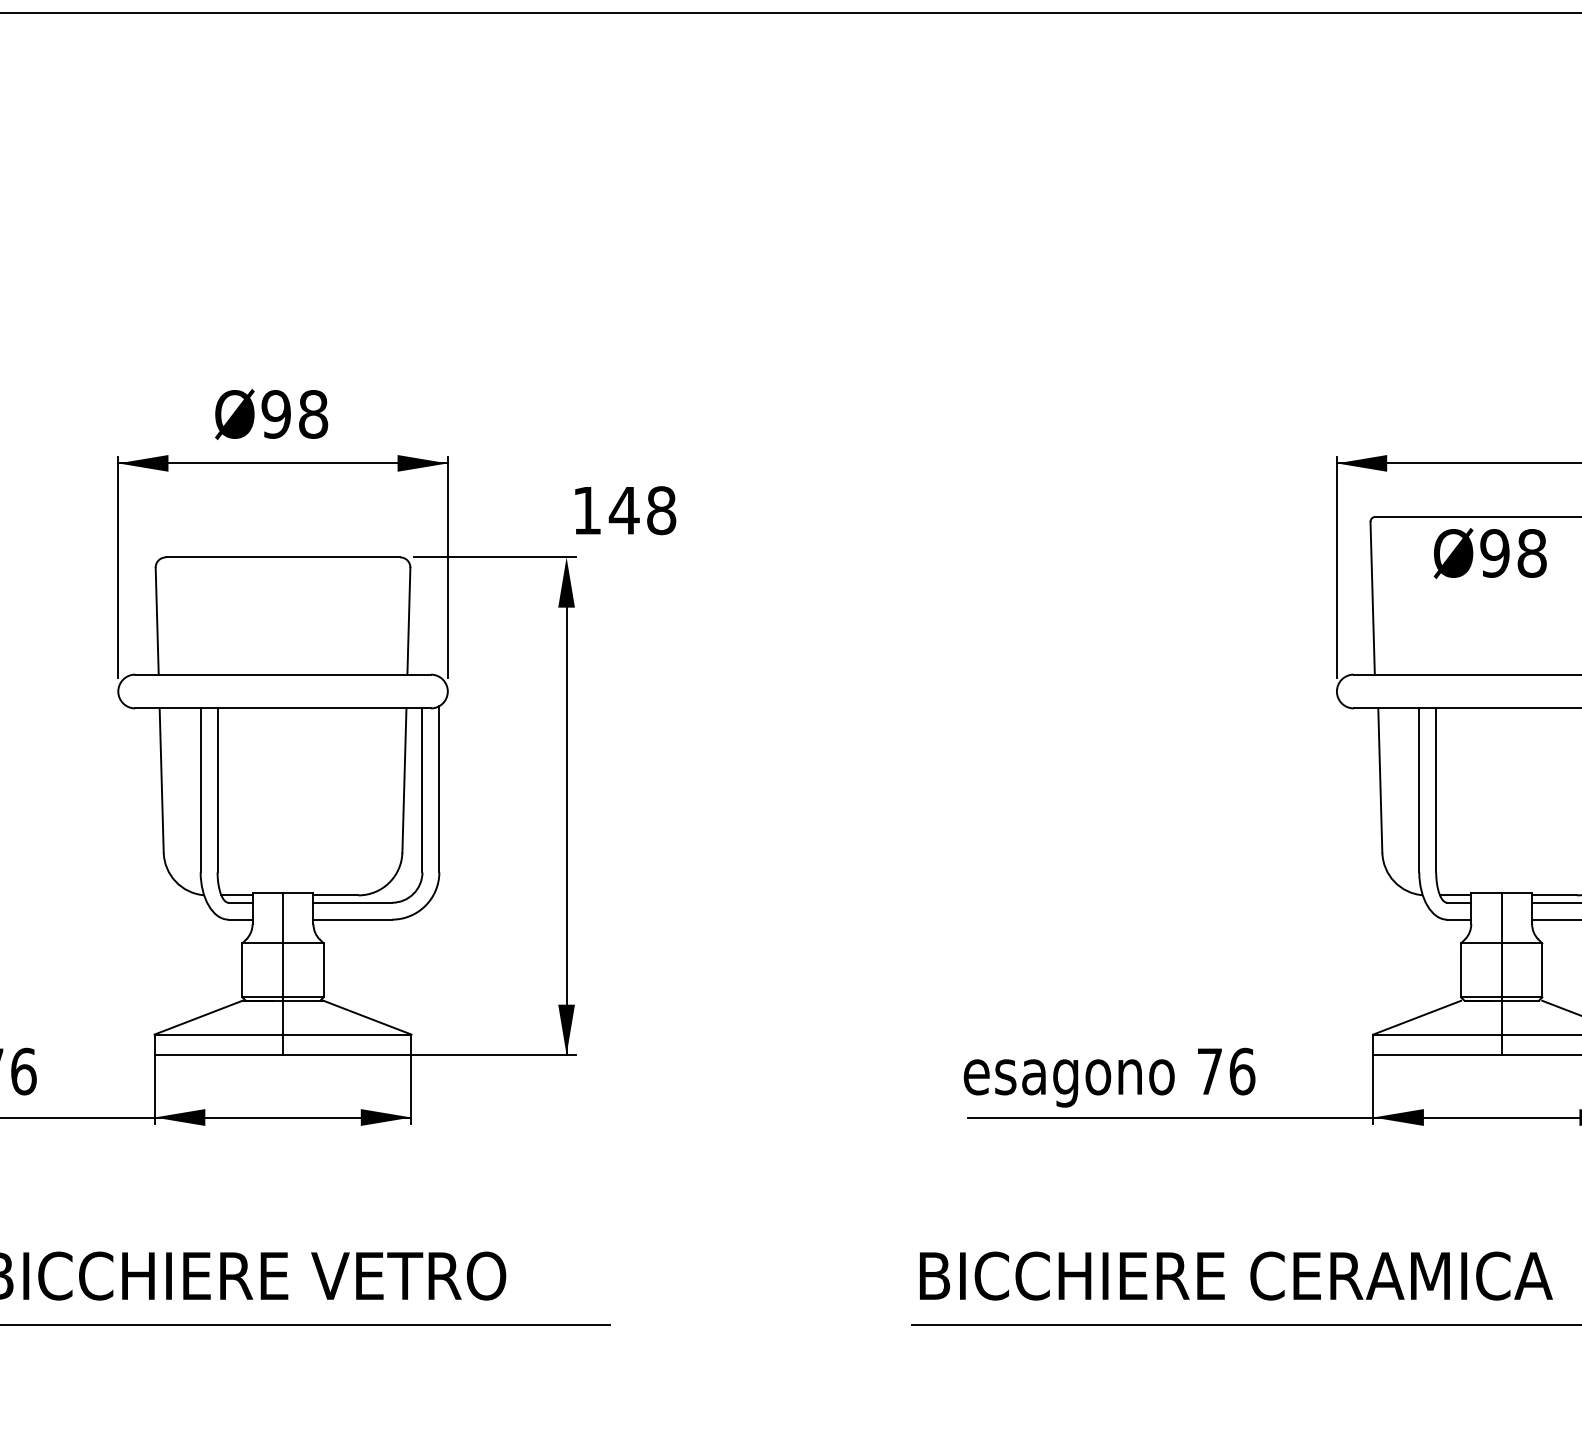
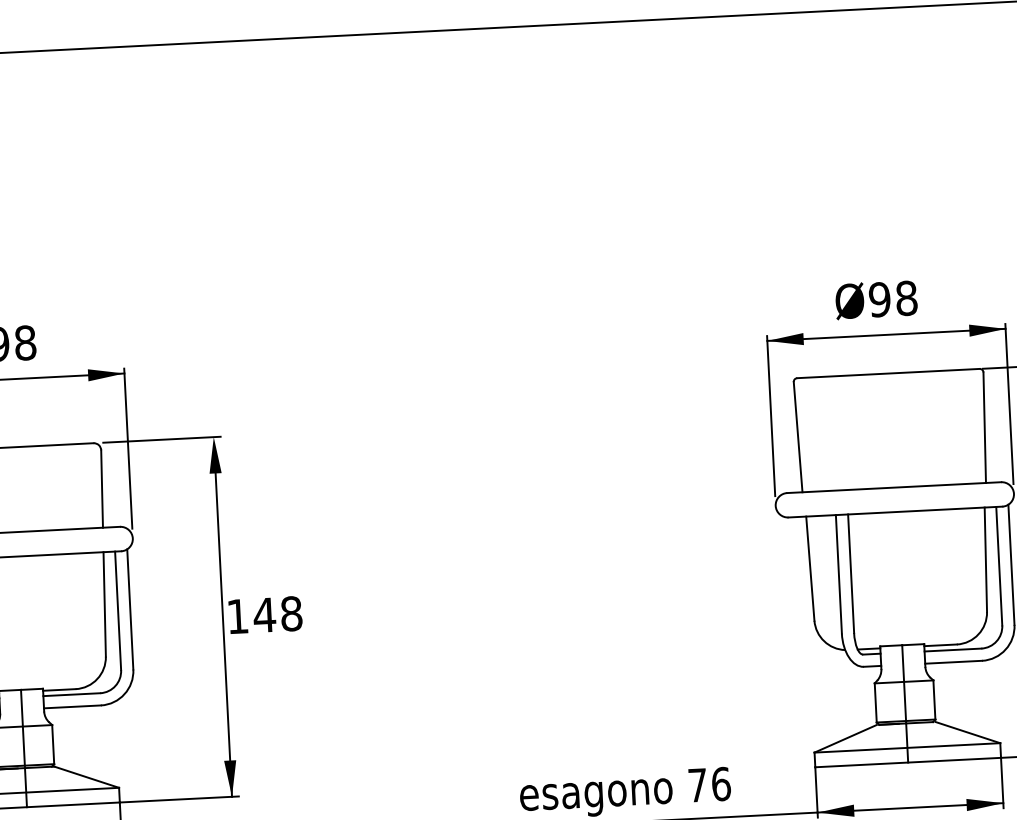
text: (625, 510) -> (265, 615), moved
text: (1489, 553) -> (875, 299), moved

